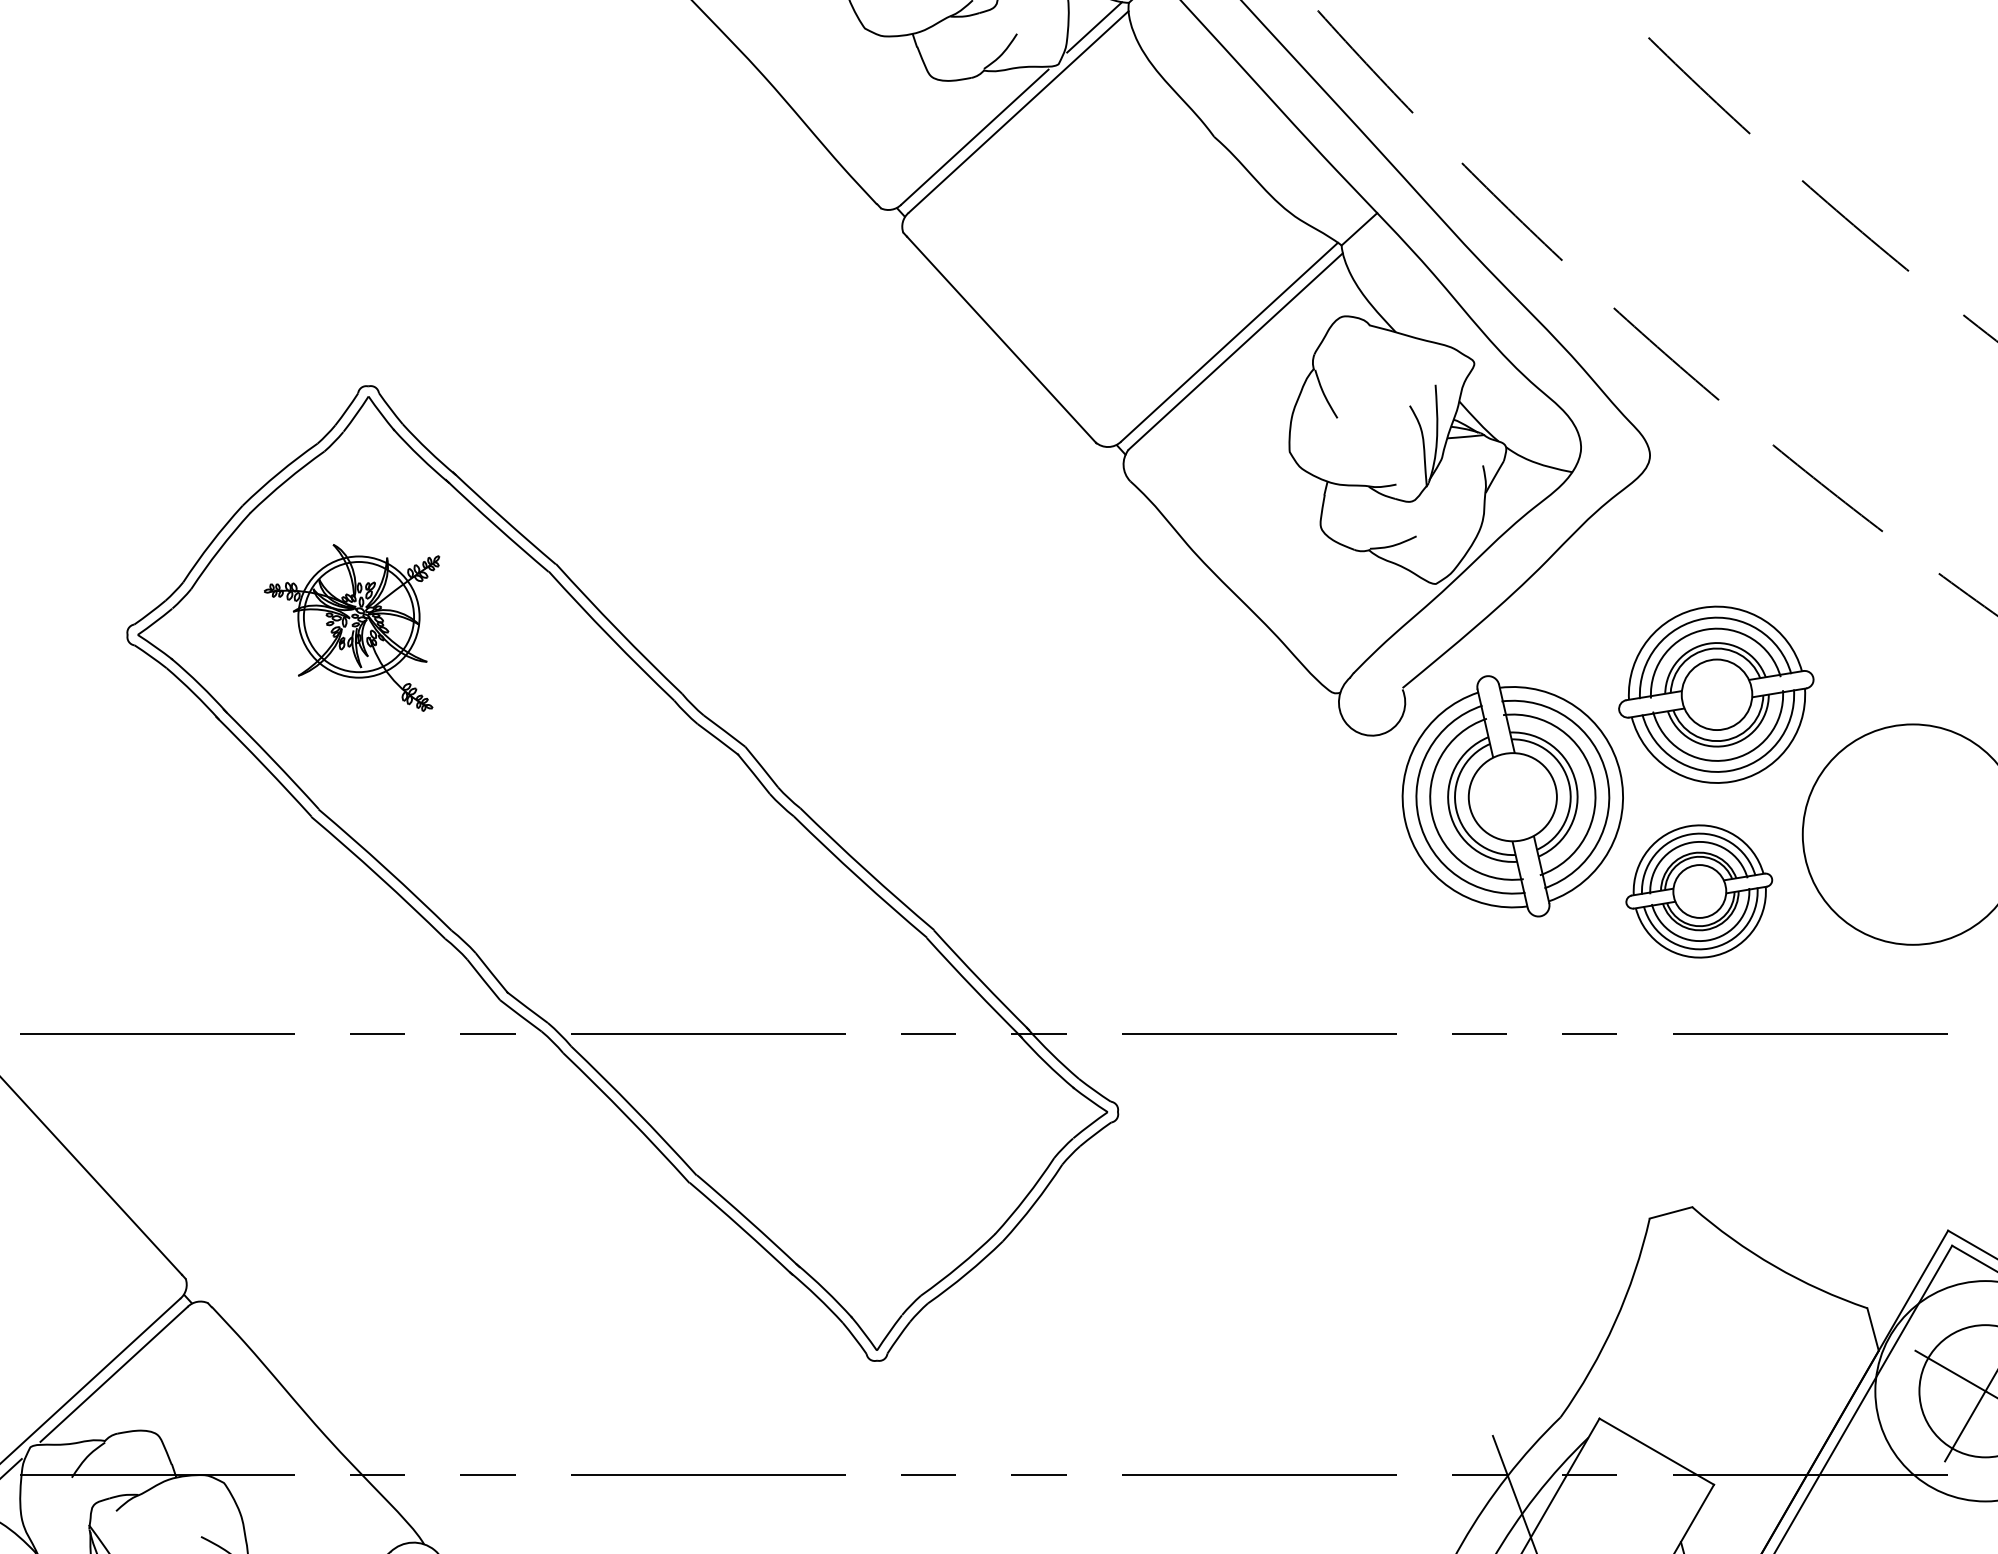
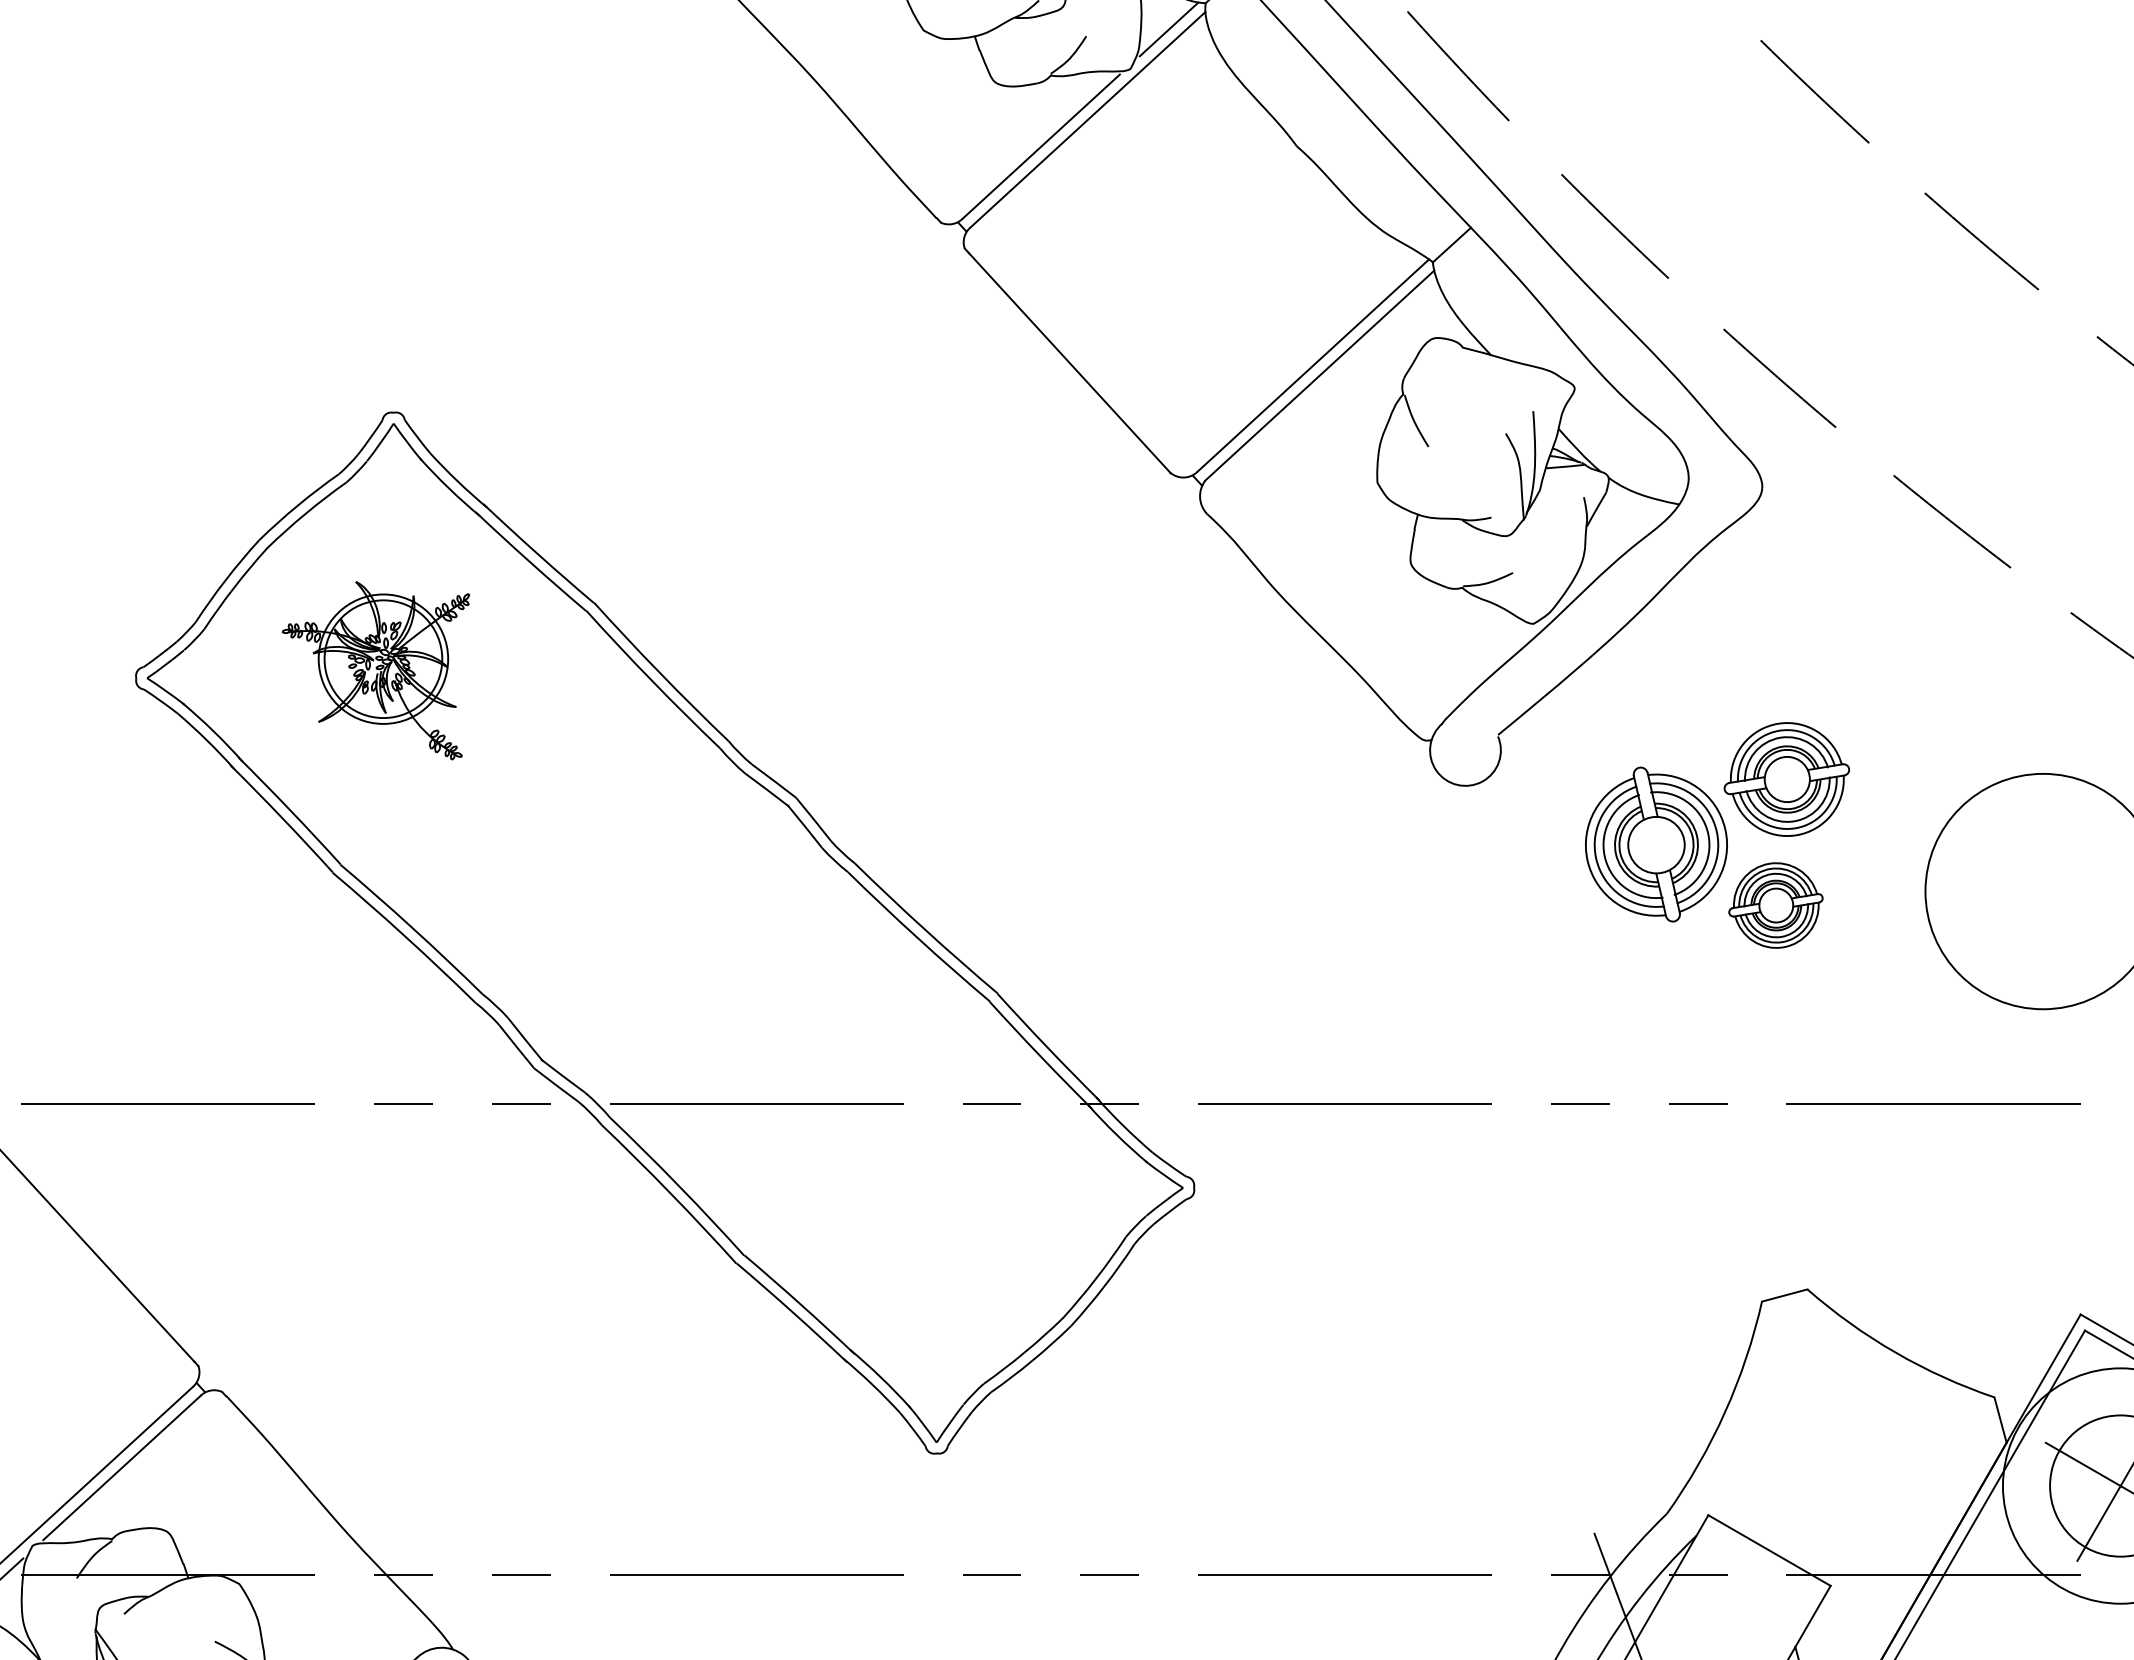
part: (1608, 782) -> (1717, 835), size x0.6

